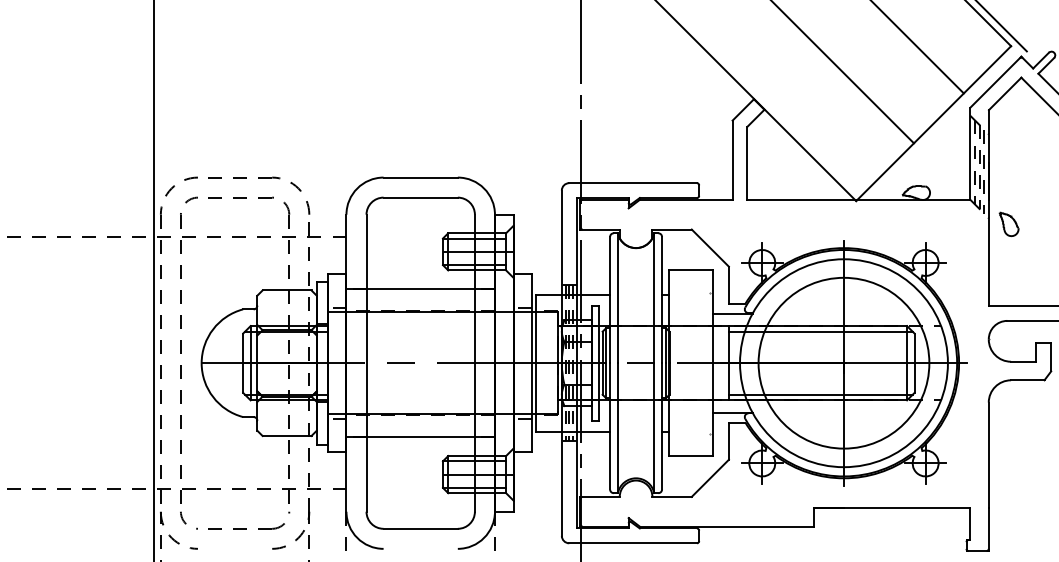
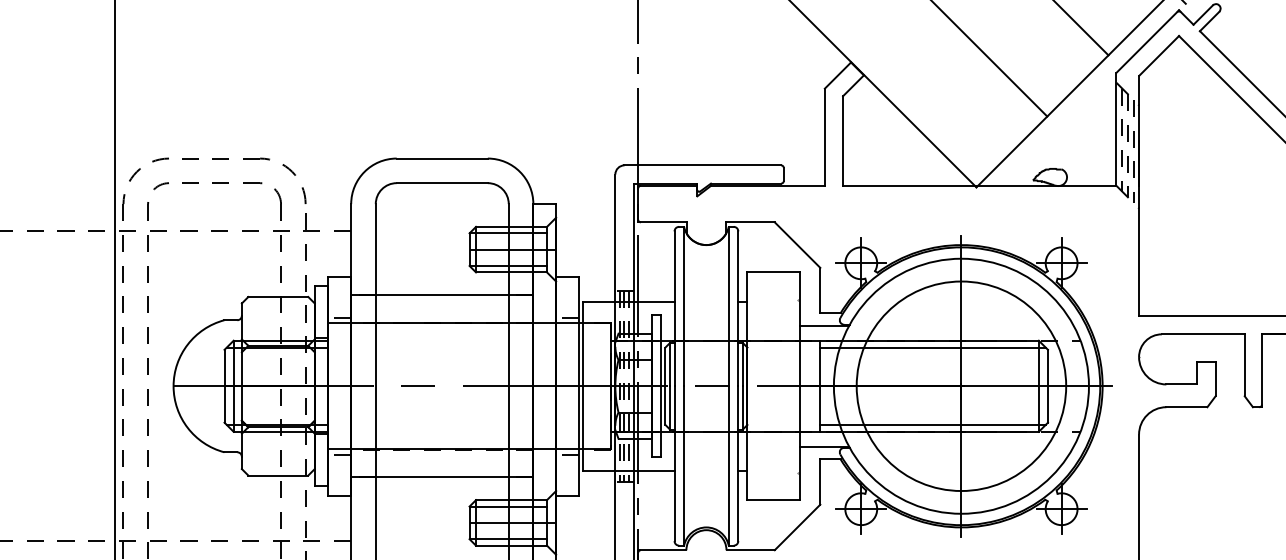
part: (1008, 224) -> (1163, 216), removed

